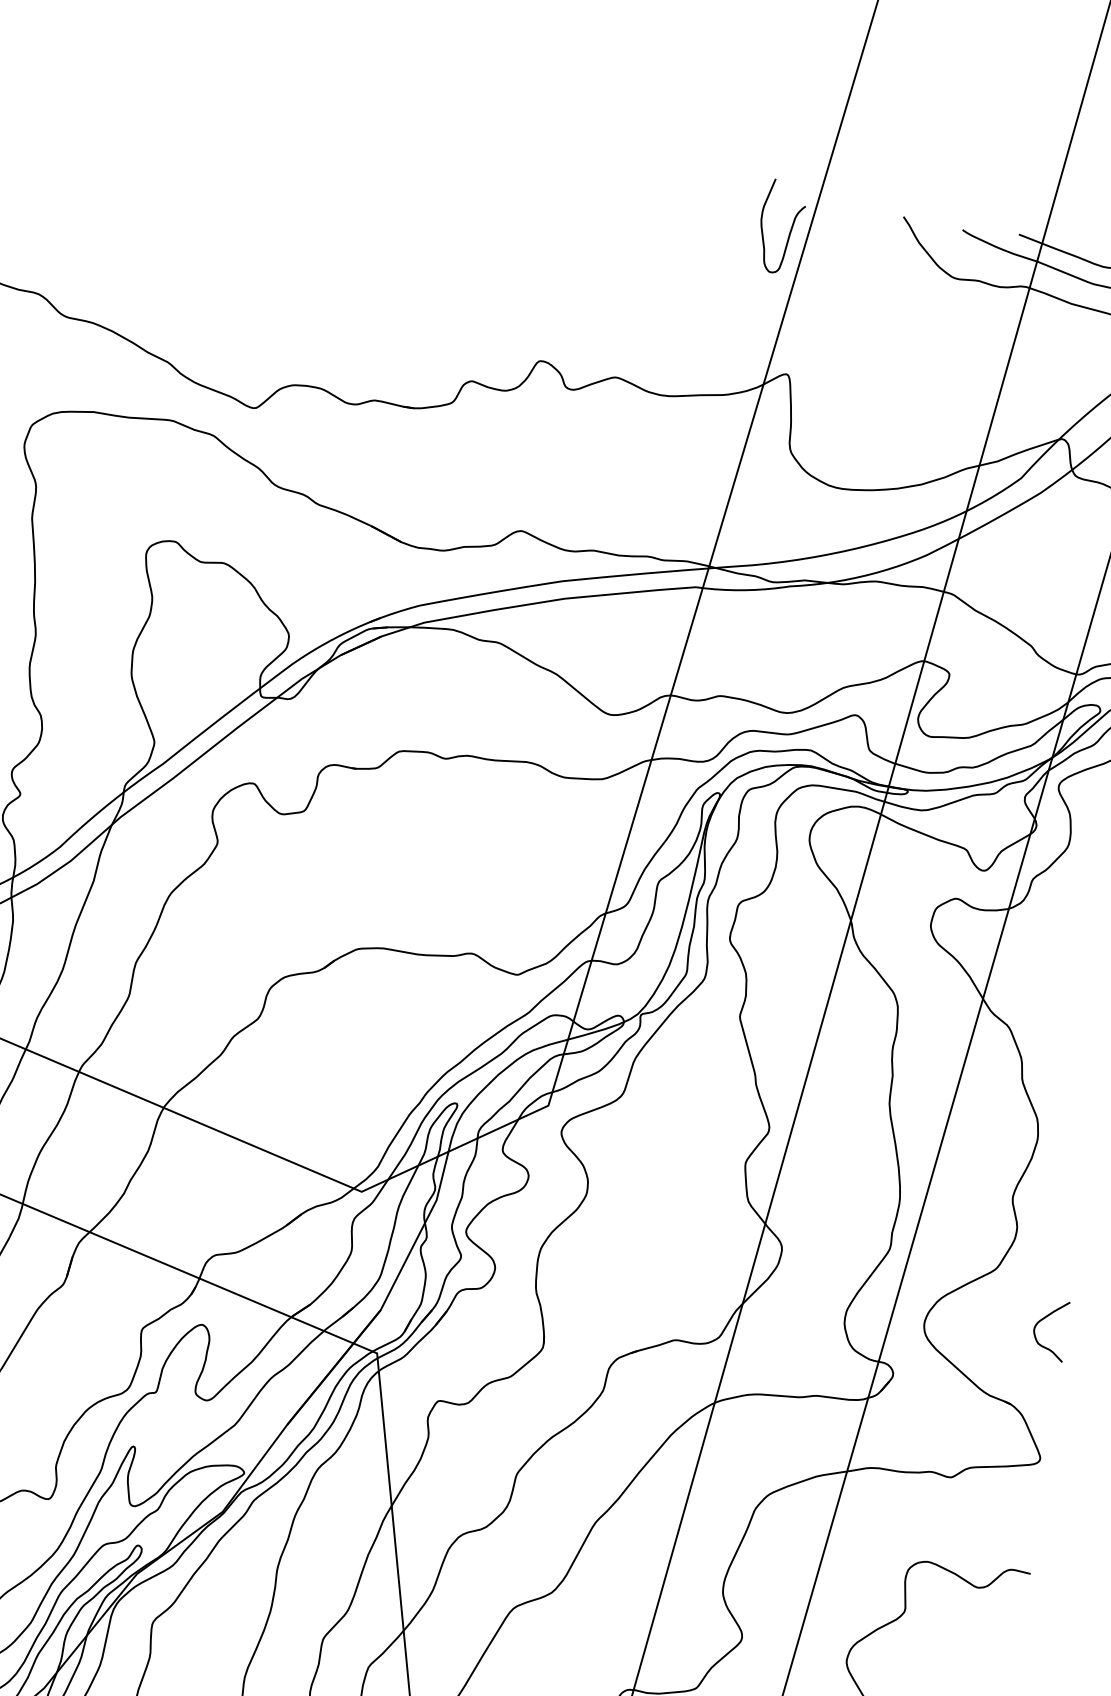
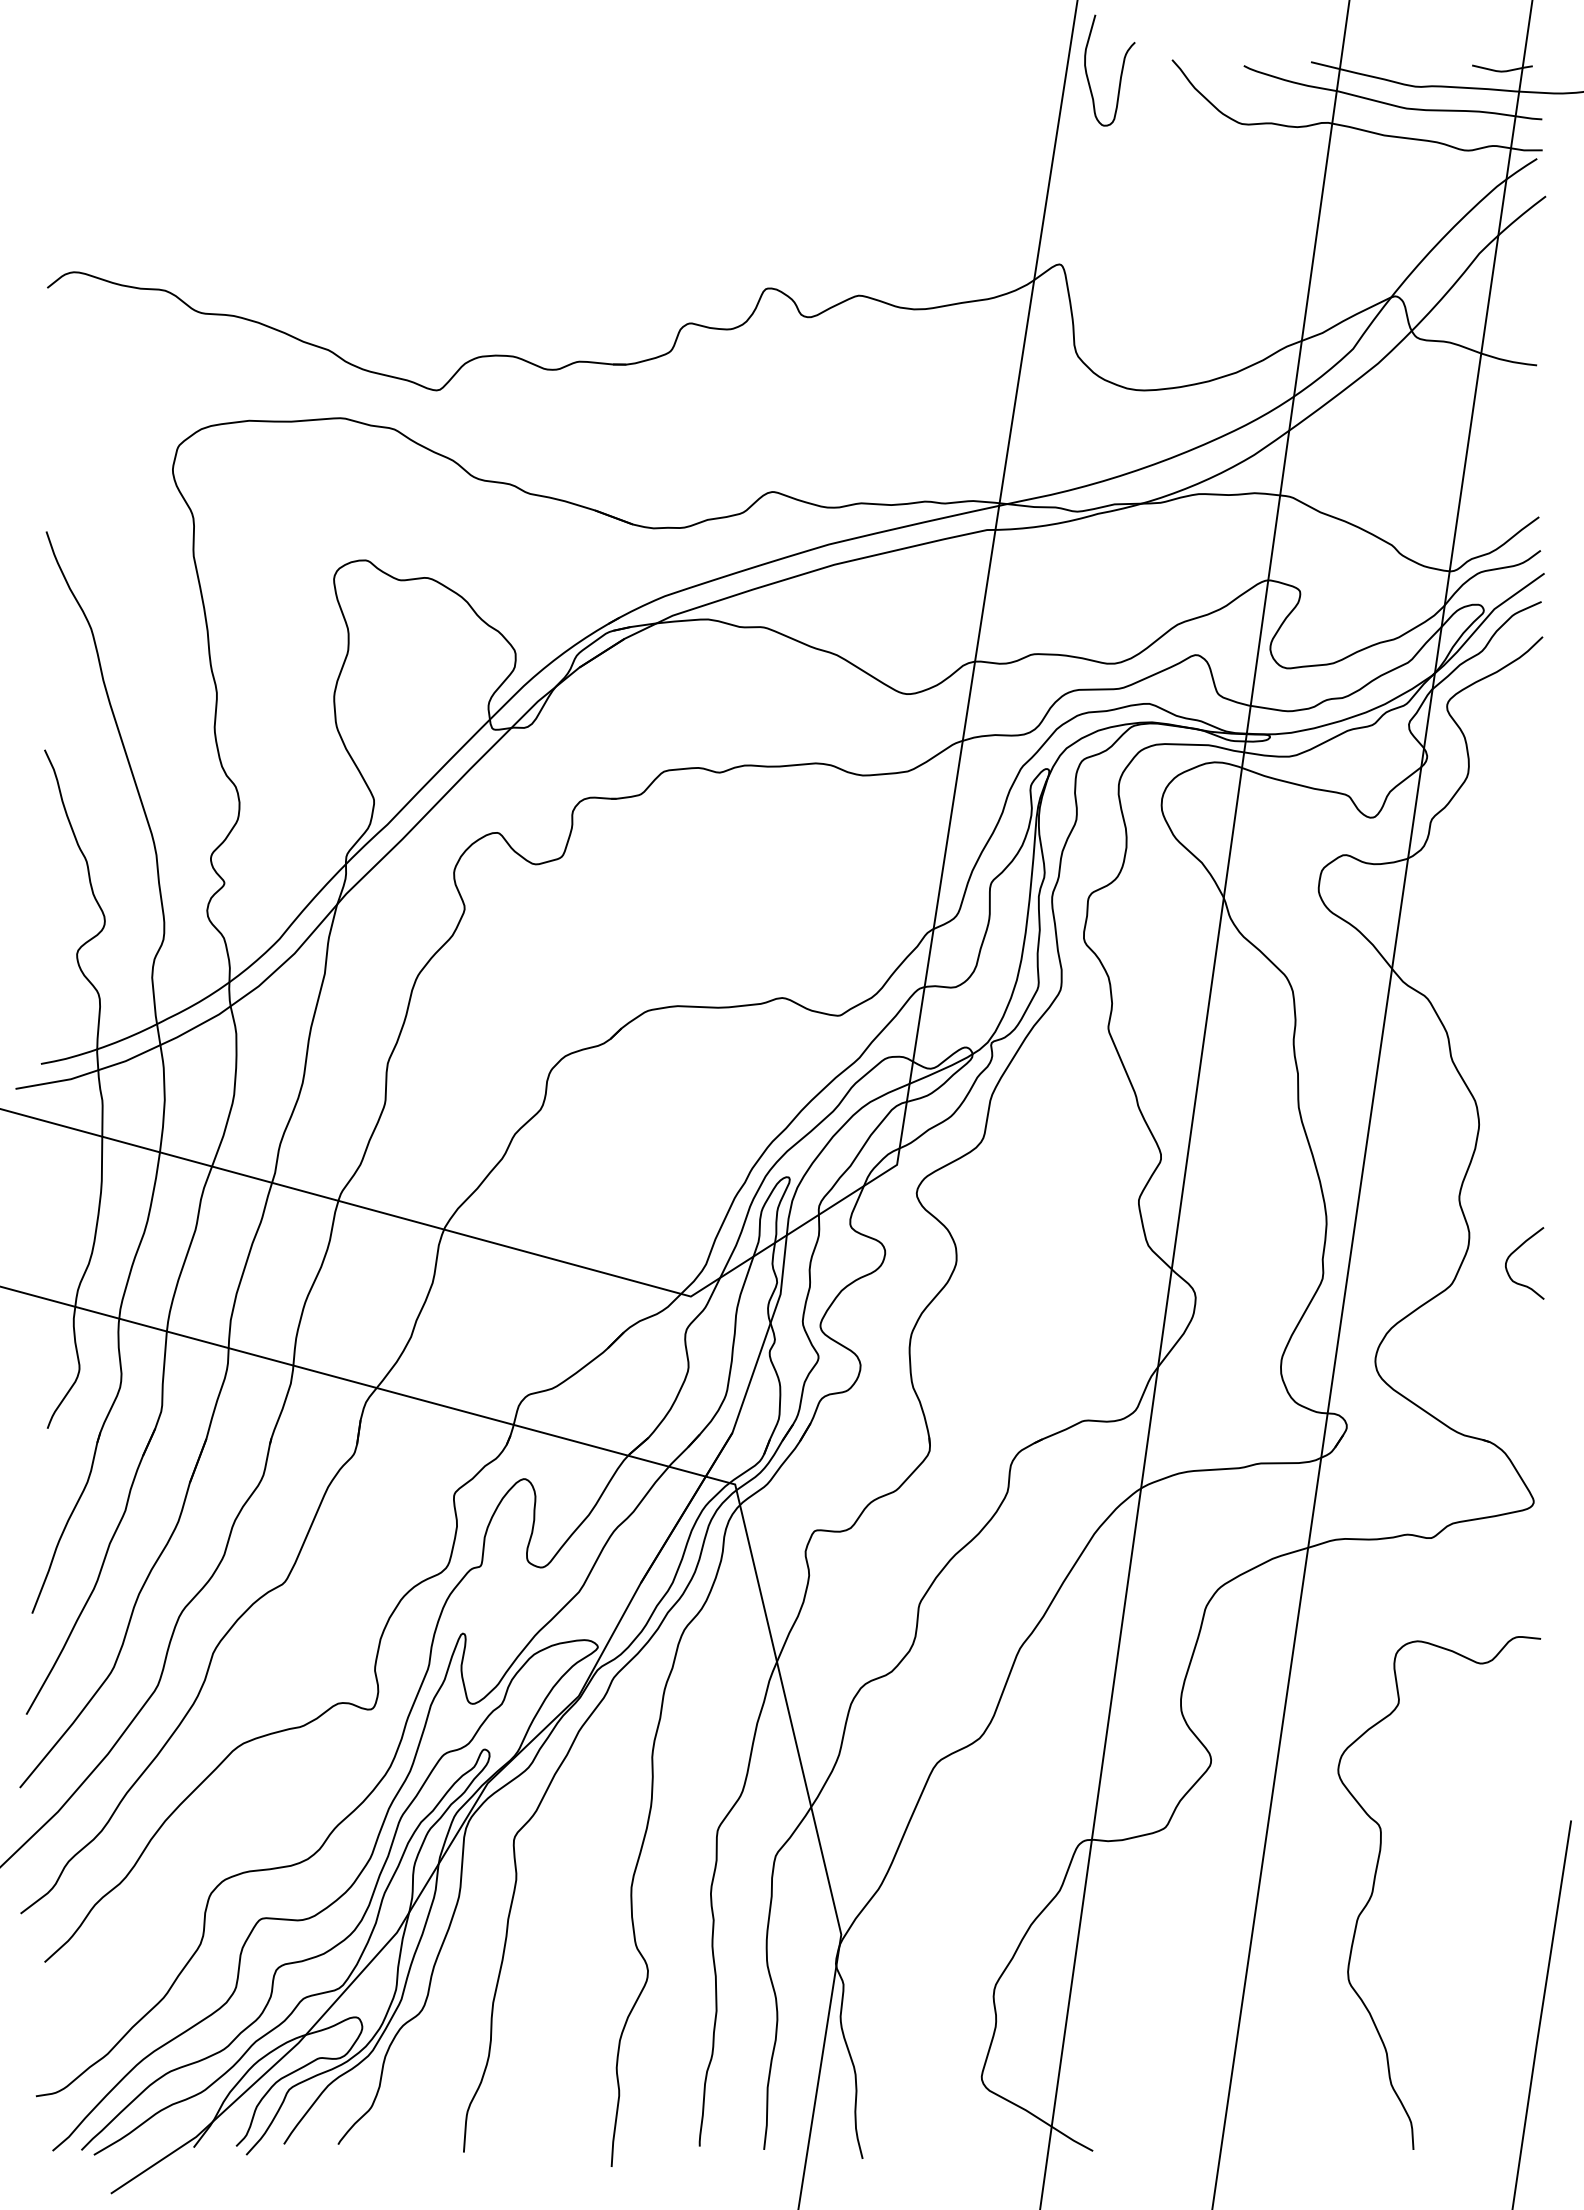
curve: (789, 230) -> (1120, 73), moved
curve: (1042, 1319) -> (1514, 1252), moved

